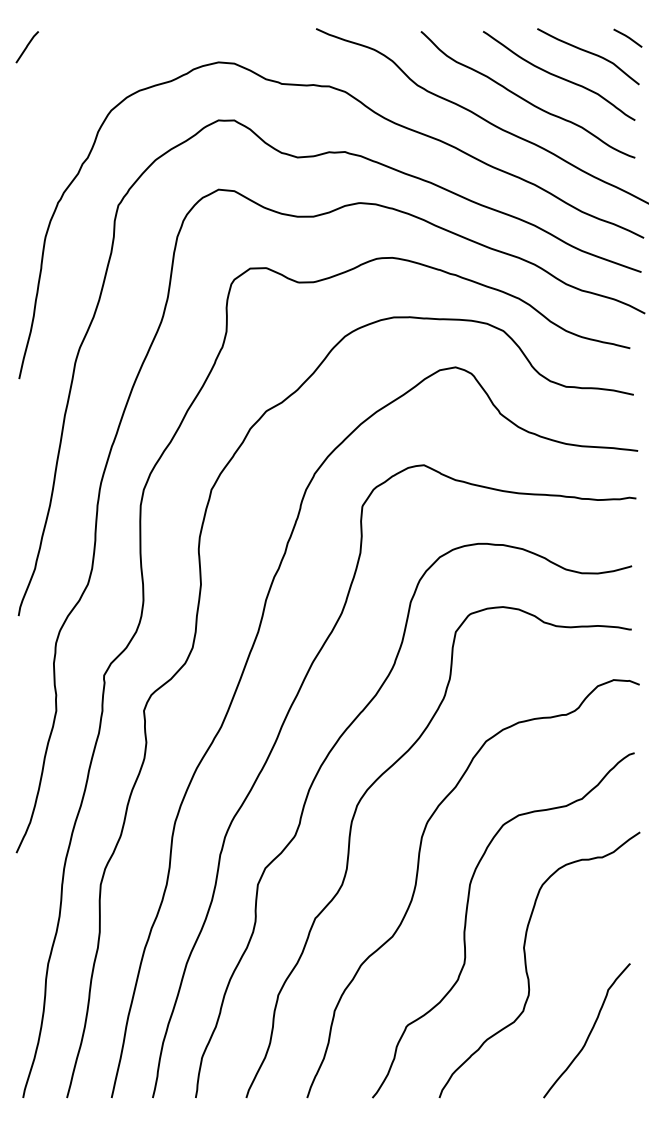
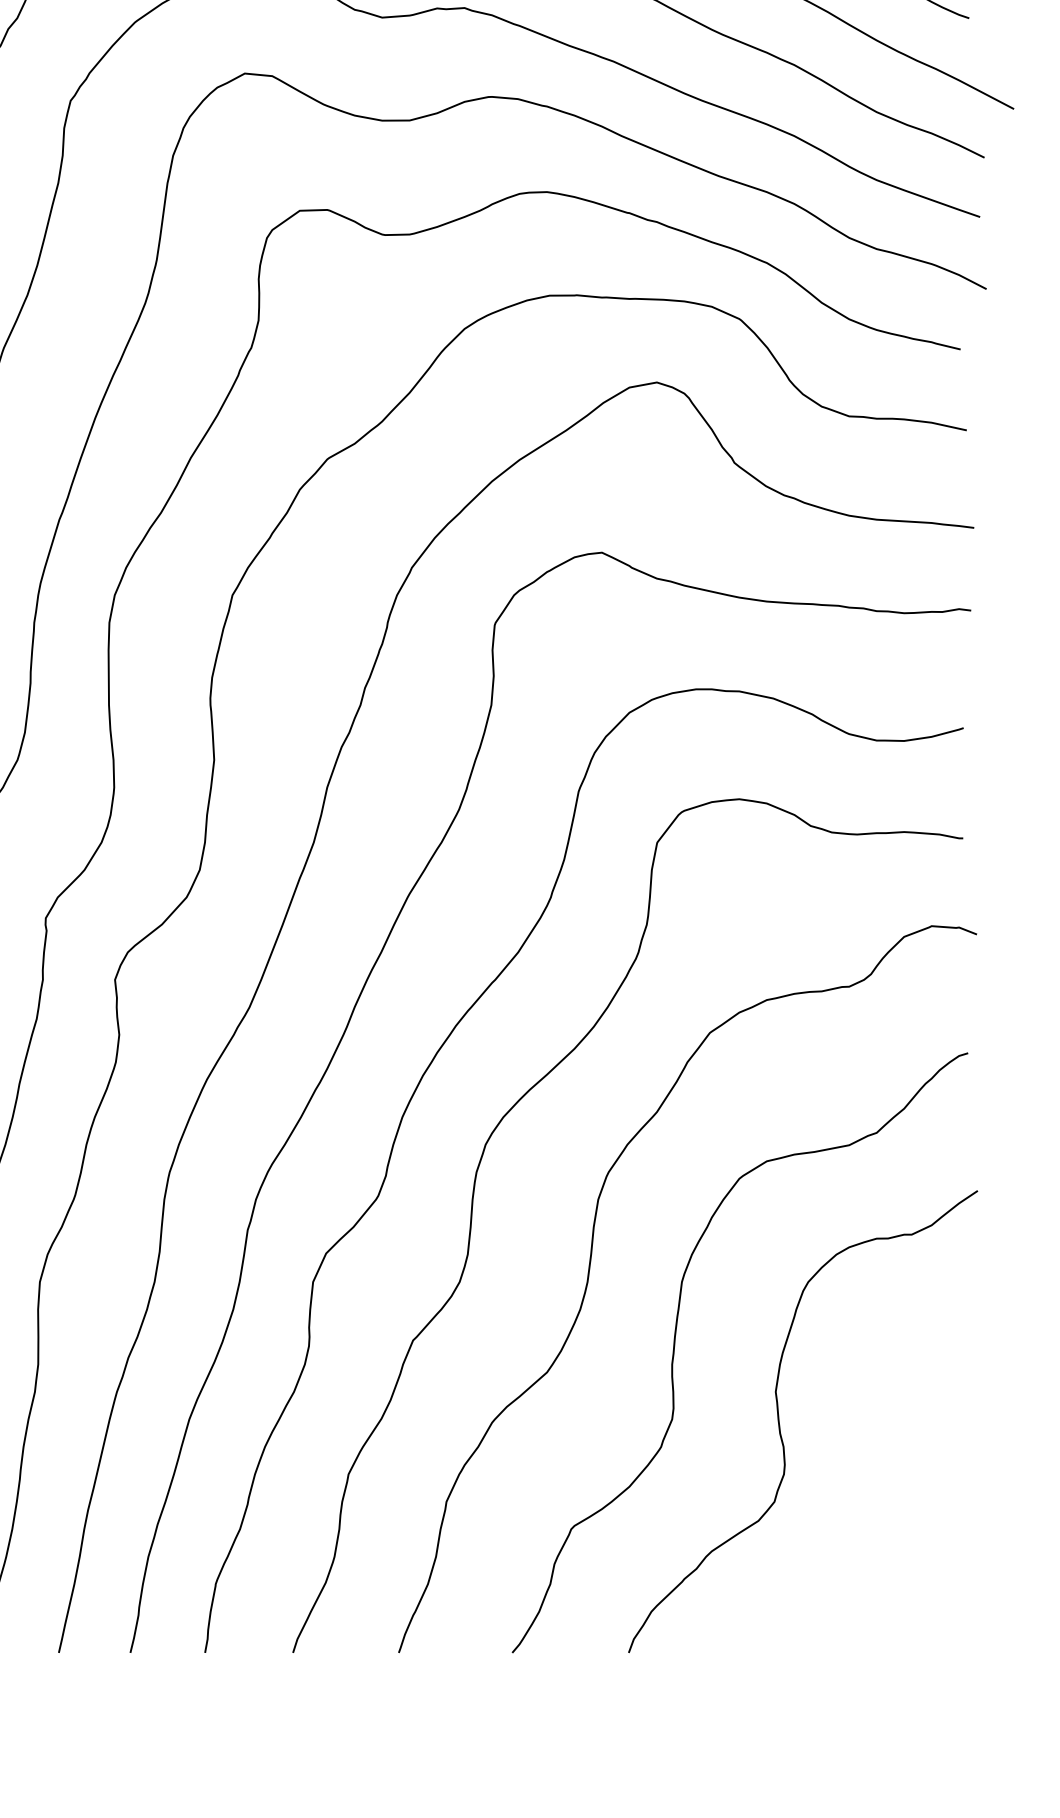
curve: (589, 1032) -> (889, 1538), removed

